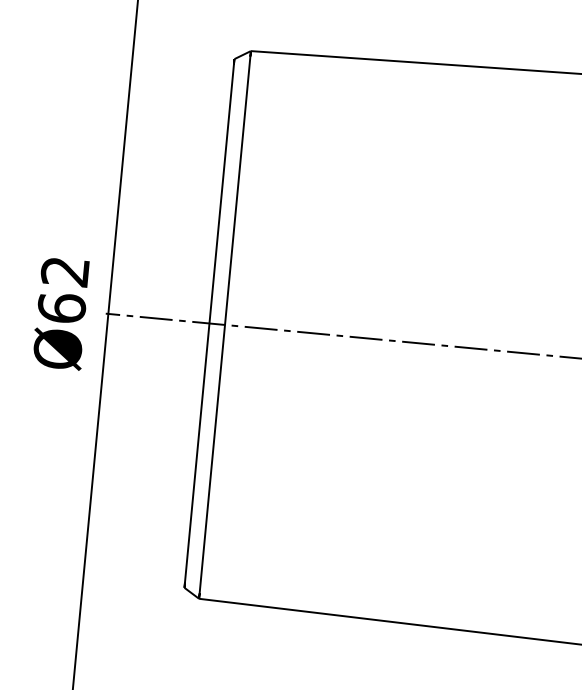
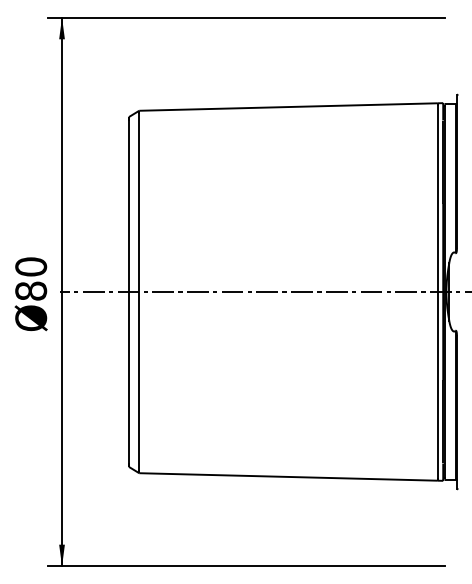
text: (64, 289) -> (31, 278), Ø62 -> Ø80

